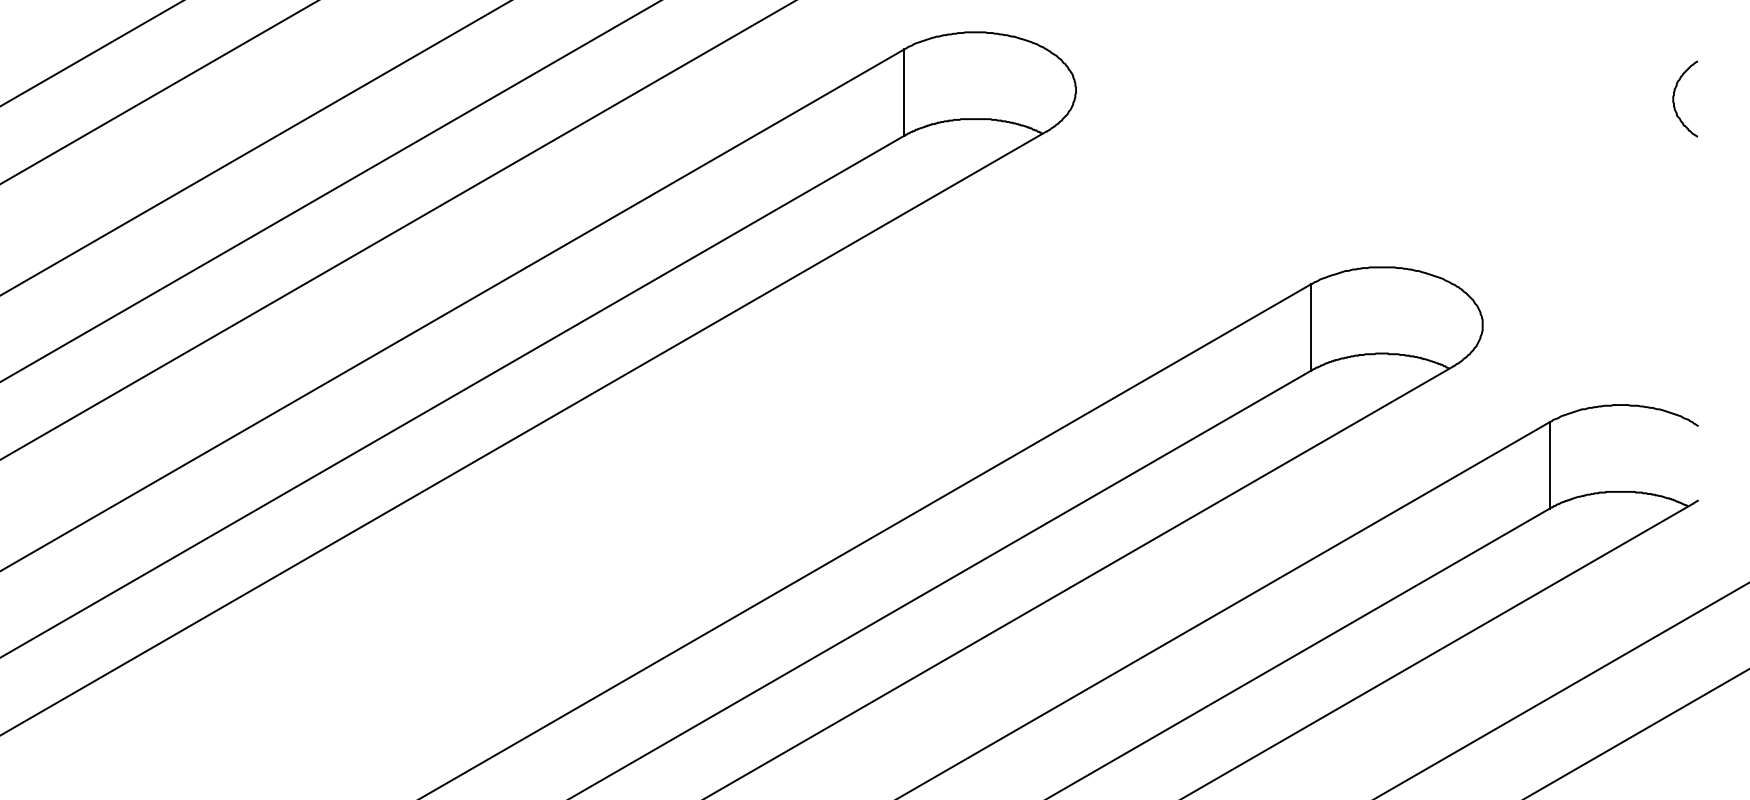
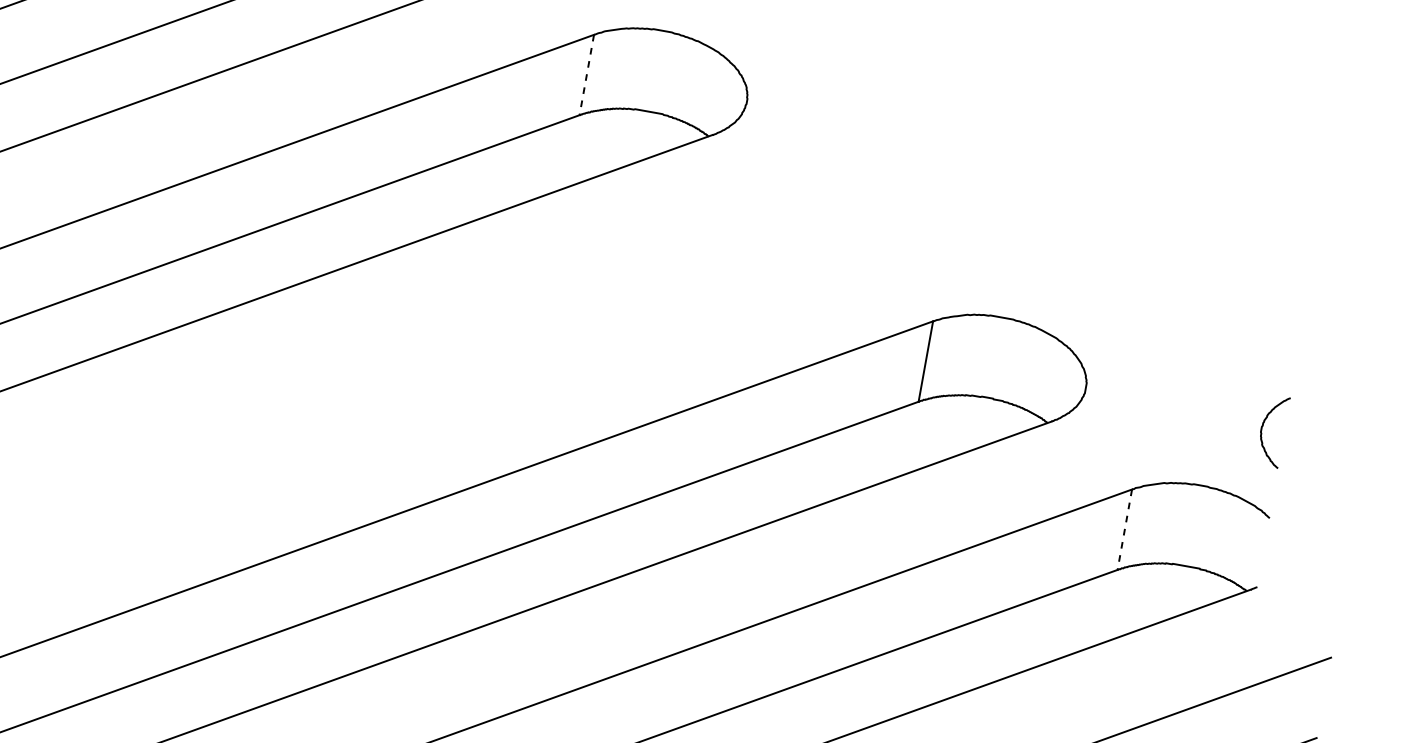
line: (904, 93) -> (586, 75), solid -> dashed
curve: (1674, 98) -> (1262, 428), moved
line: (1549, 465) -> (1124, 529), solid -> dashed

